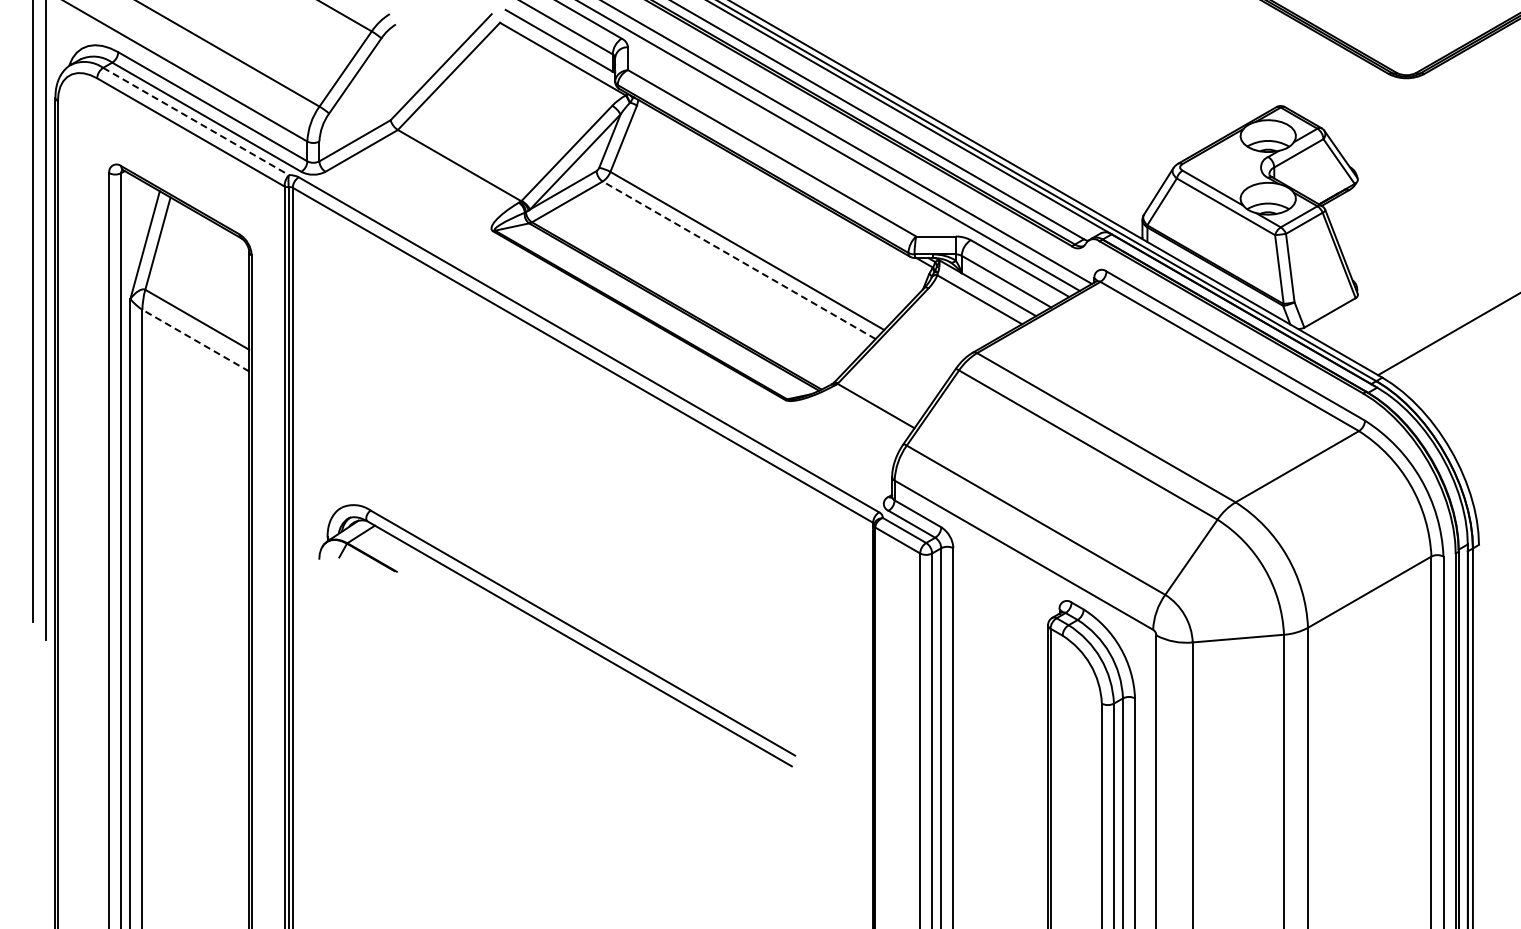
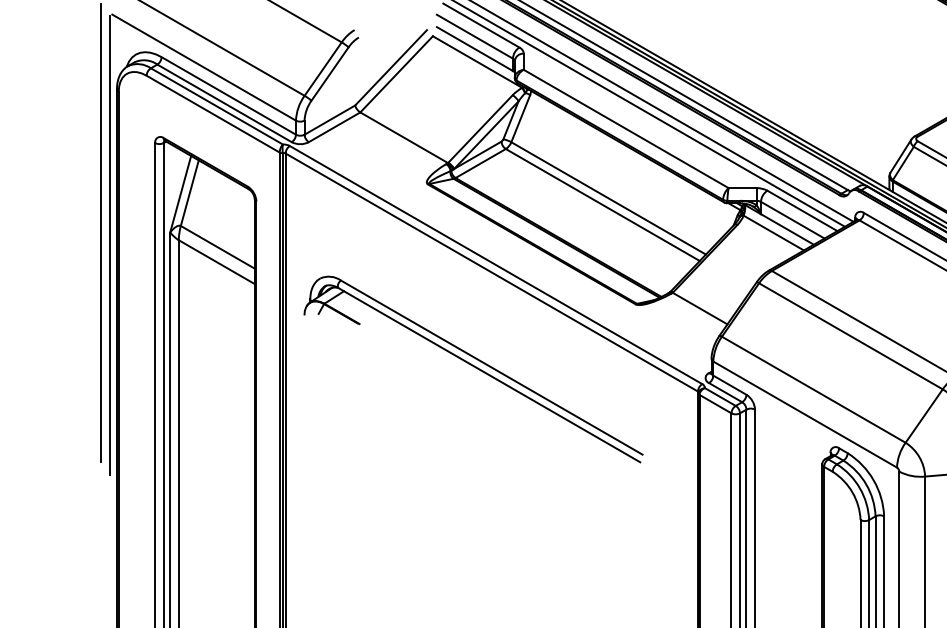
line: (196, 121) -> (217, 106), dashed -> solid
line: (739, 260) -> (603, 205), dashed -> solid
line: (195, 340) -> (216, 262), dashed -> solid
part: (557, 635) -> (473, 369), moved

